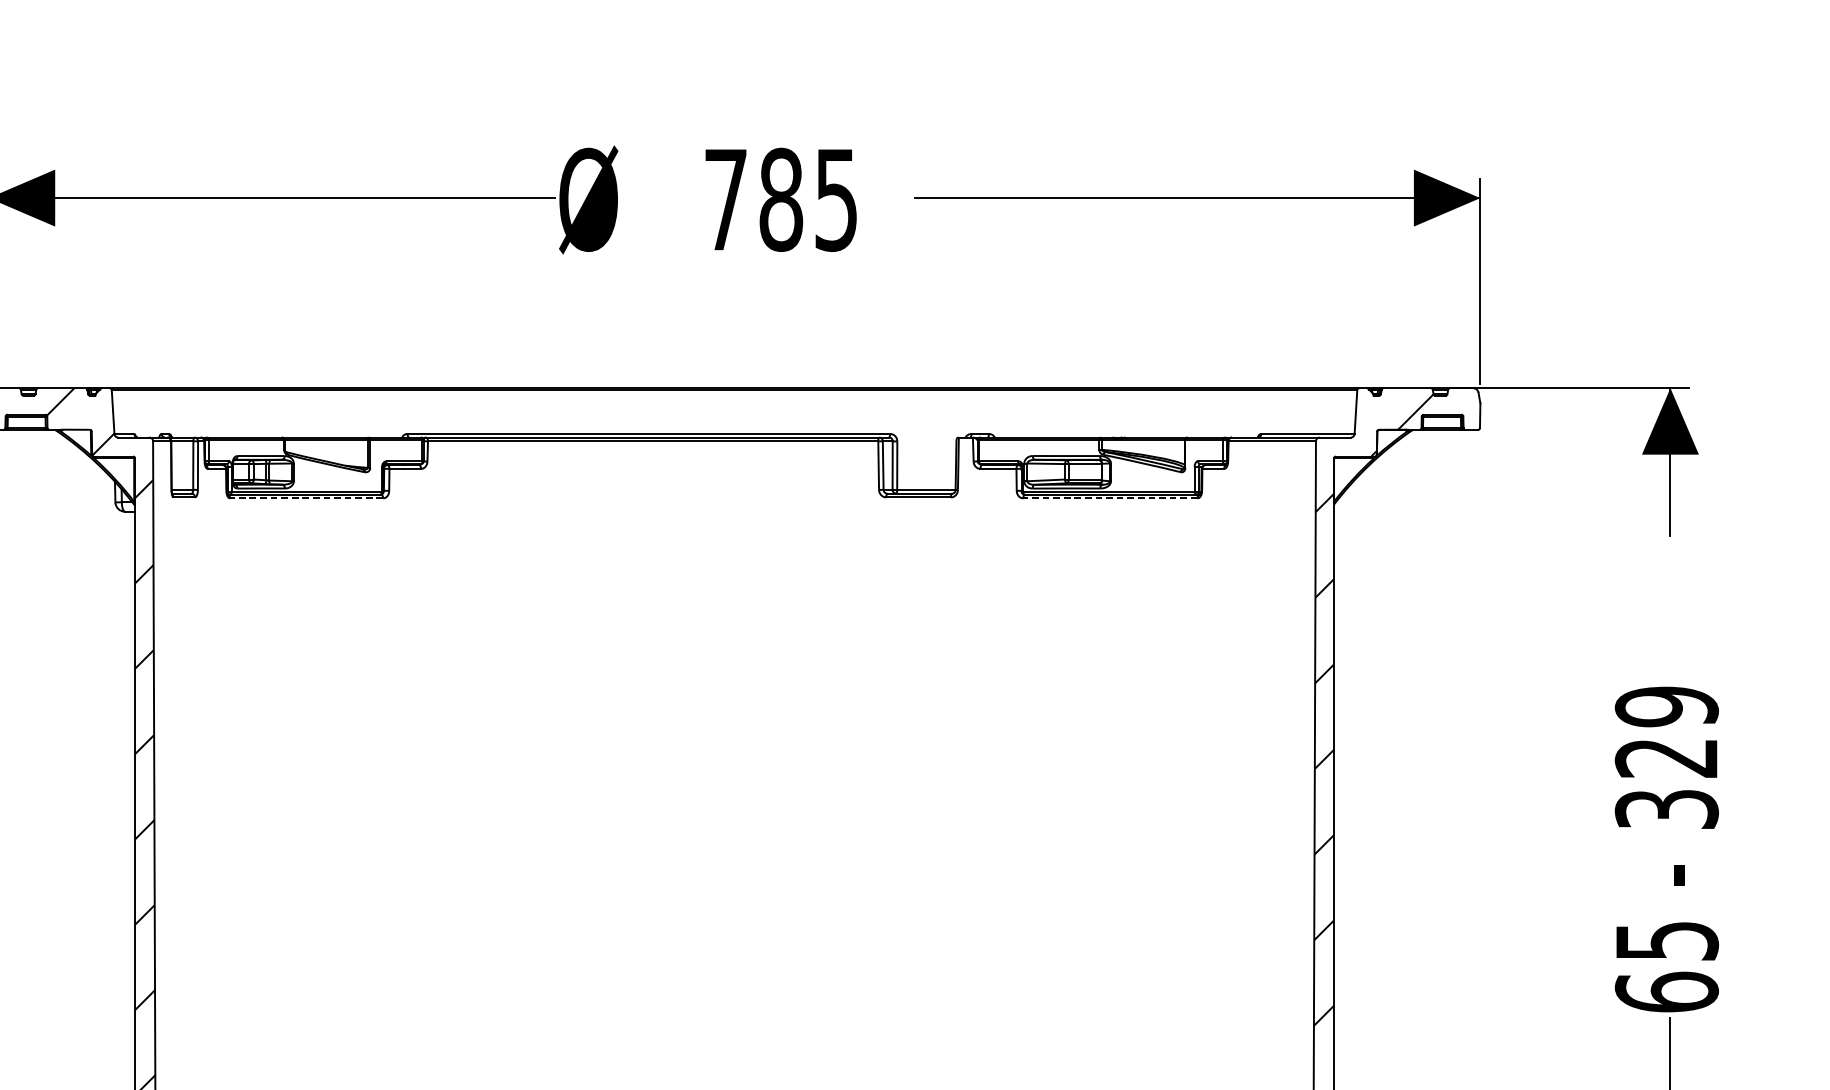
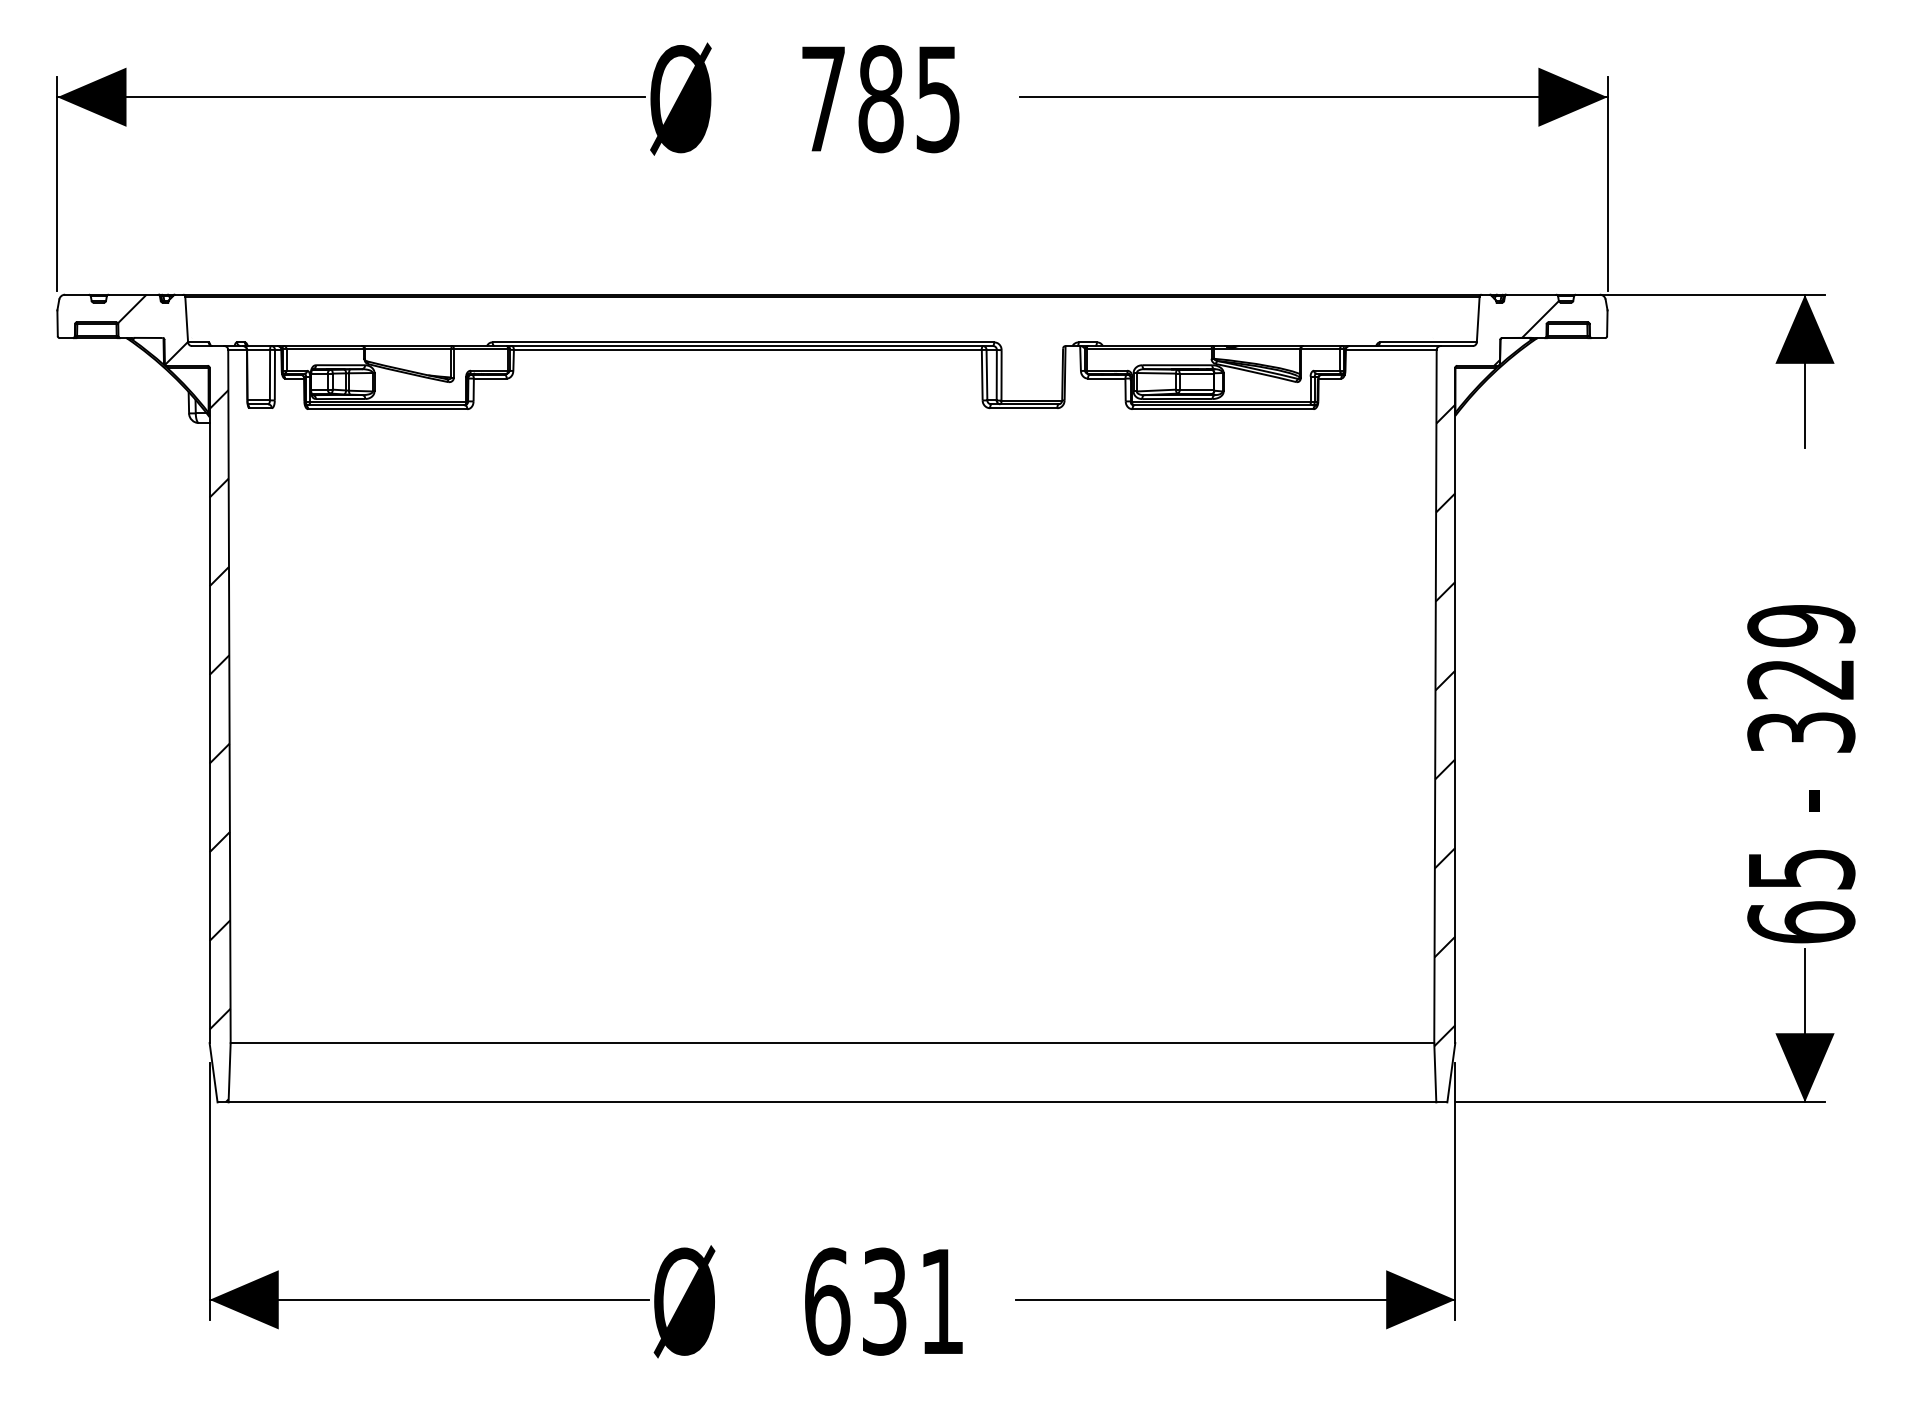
line: (306, 498) -> (387, 409), dashed -> solid
line: (1110, 498) -> (1223, 409), dashed -> solid

